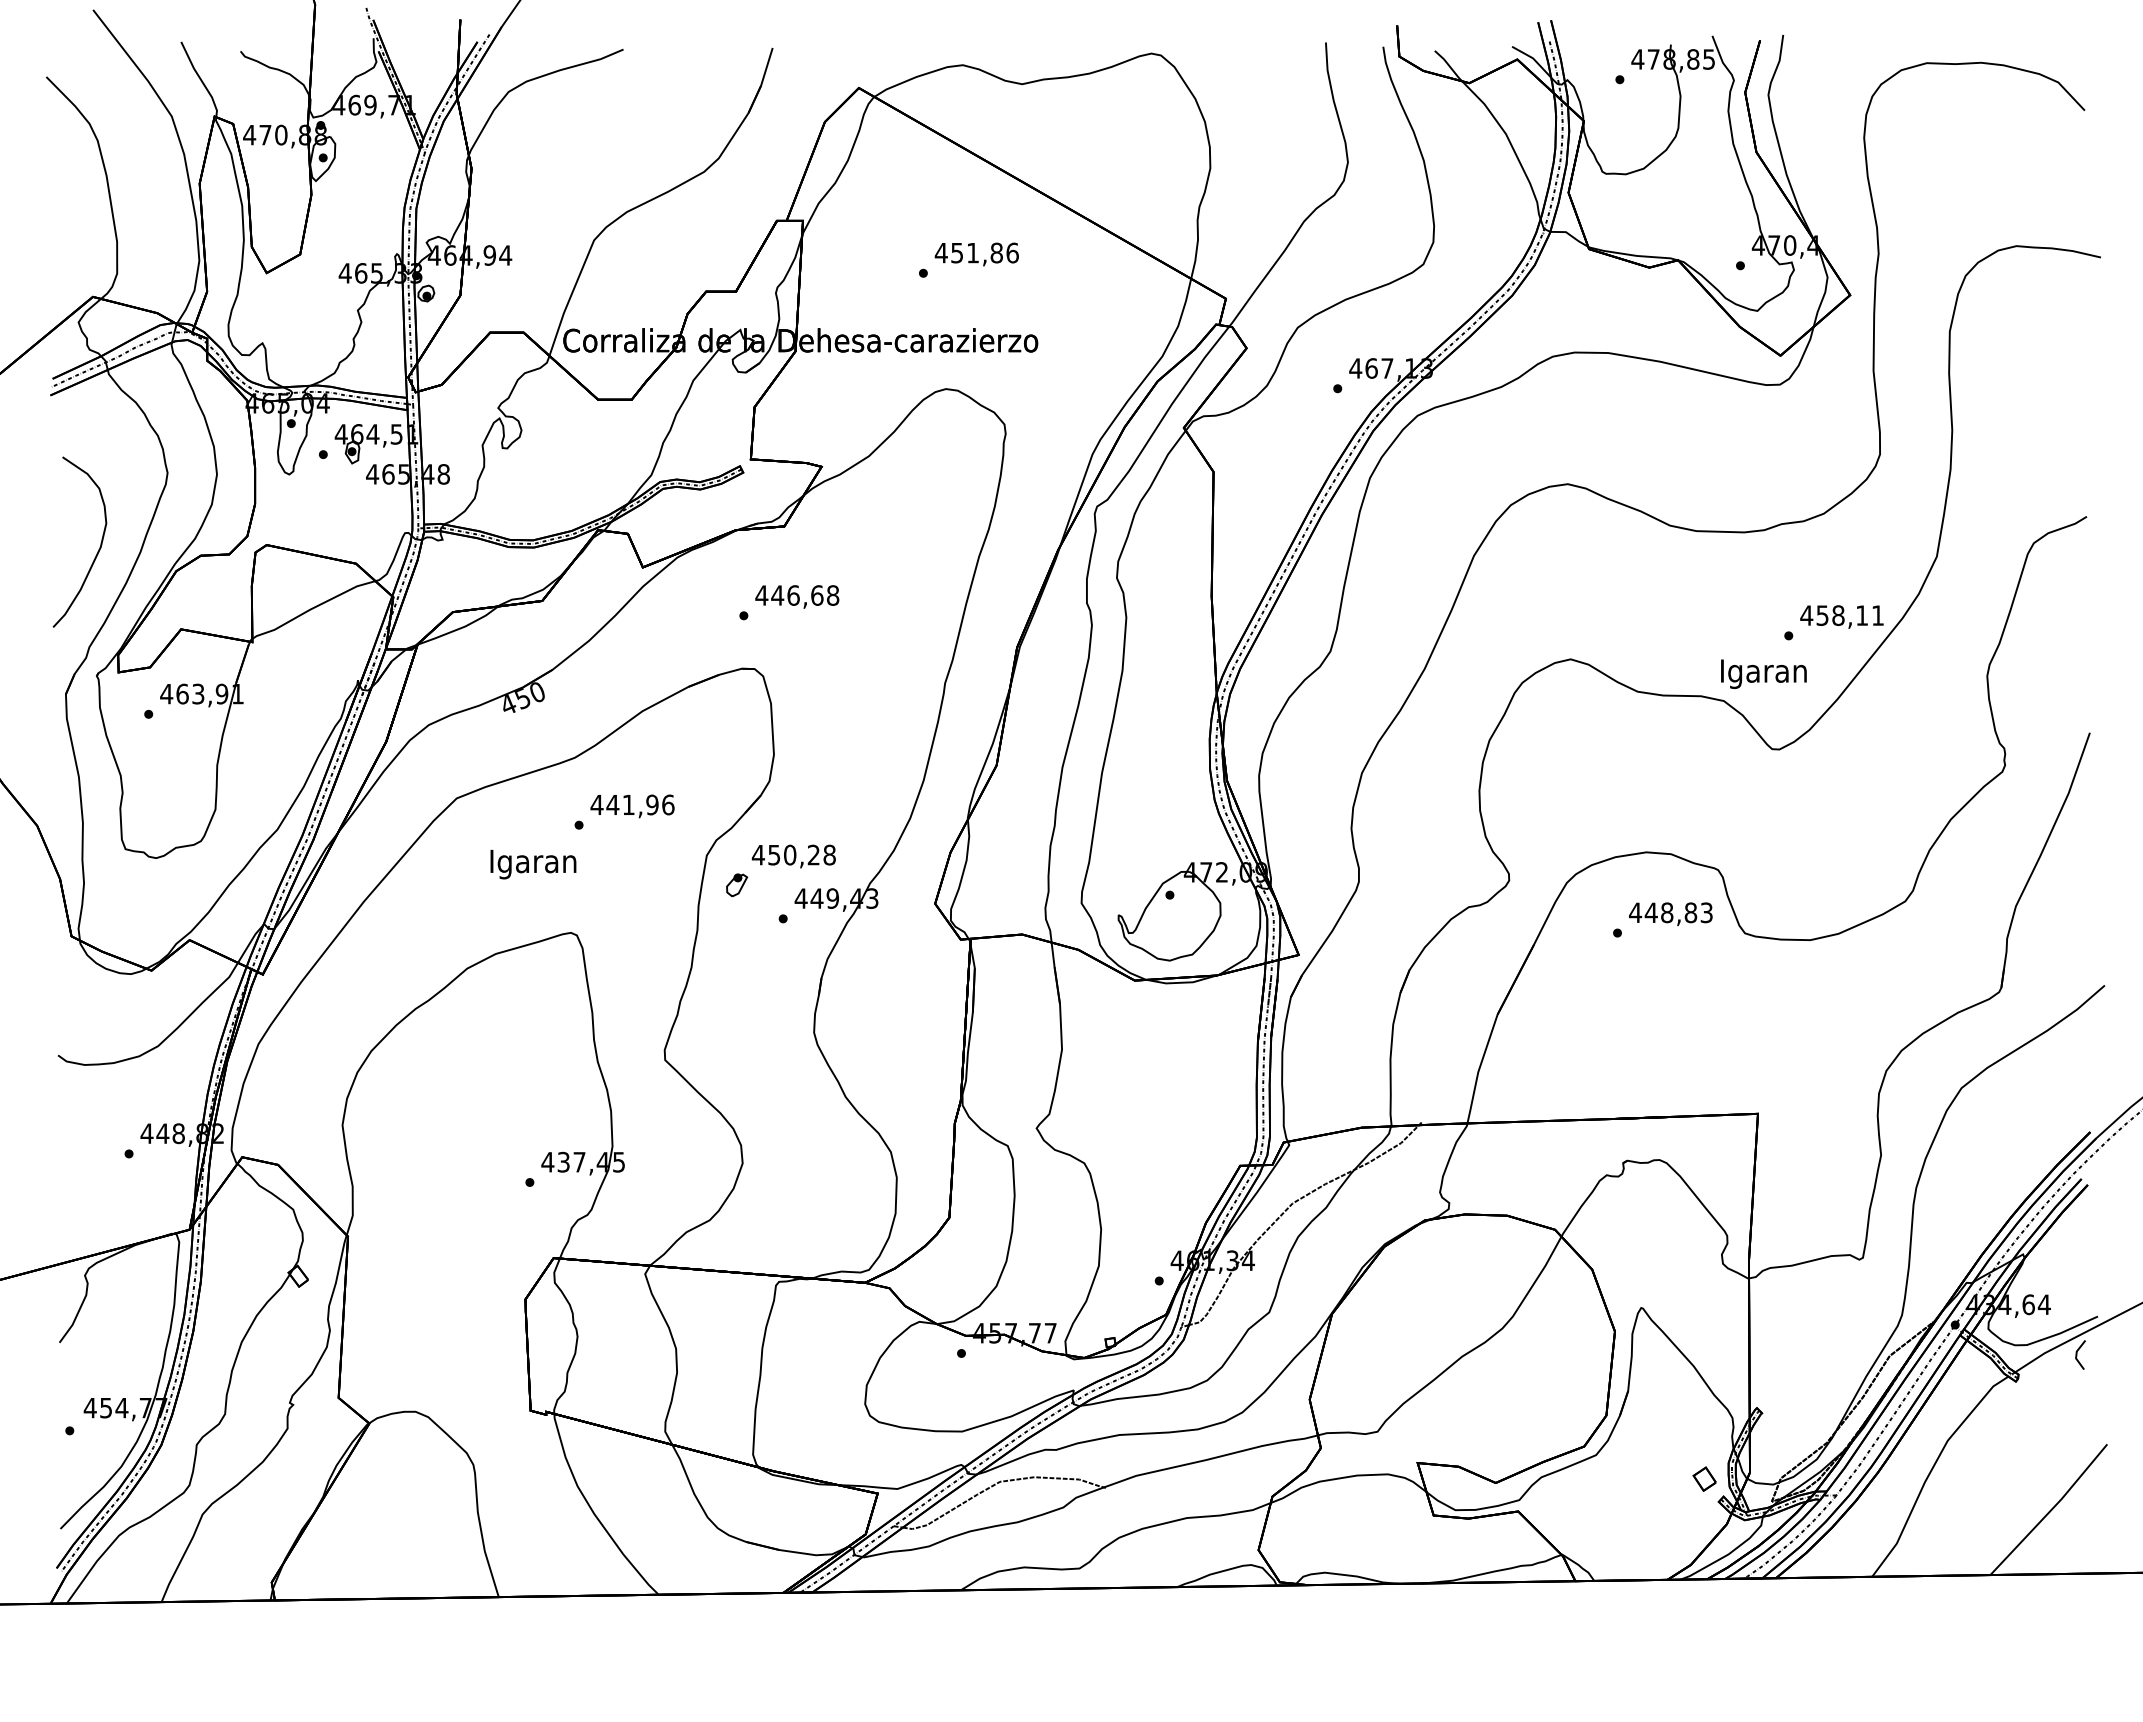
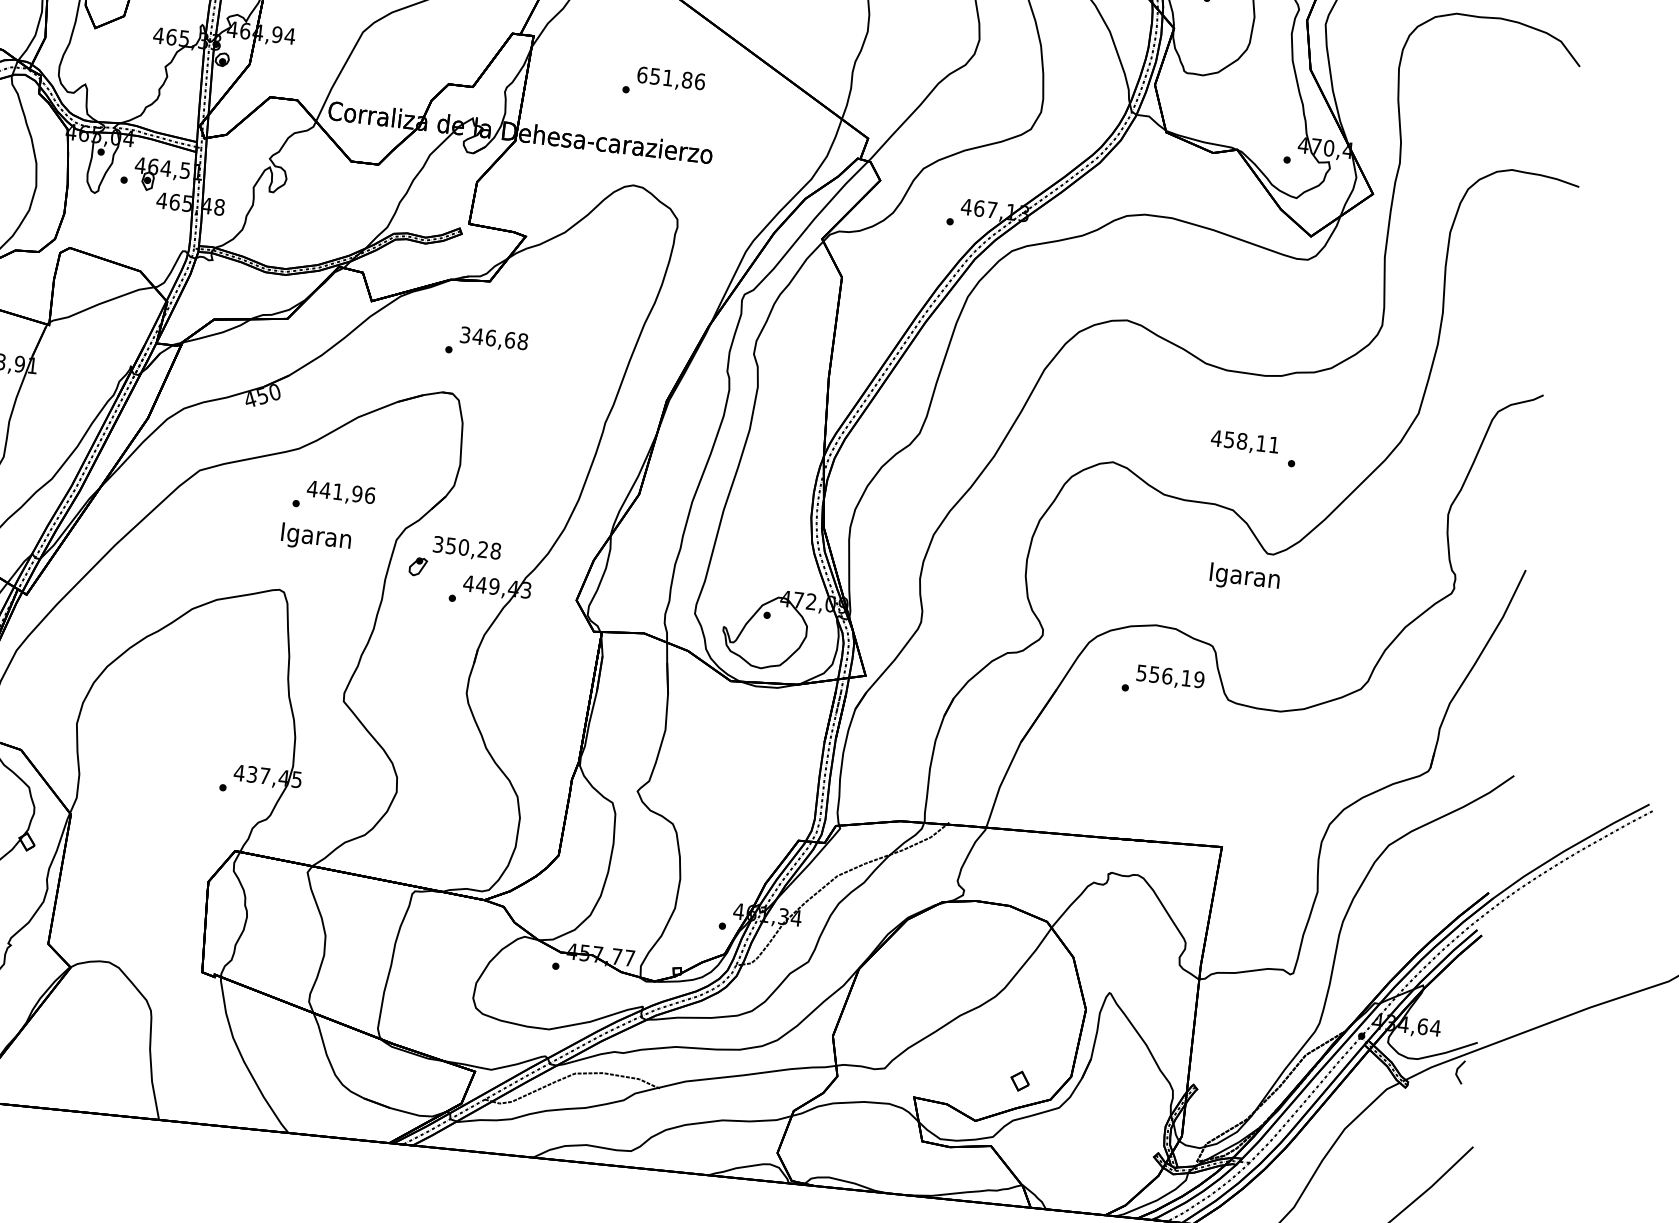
text: (940, 252) -> (641, 74), 451,86 -> 651,86
text: (761, 595) -> (465, 334), 446,68 -> 346,68
text: (1841, 616) -> (1244, 442), moved
text: (1763, 673) -> (1244, 577), moved
text: (757, 854) -> (437, 543), 450,28 -> 350,28
text: (533, 864) -> (316, 538), moved
text: (1670, 912) -> (1170, 676), 448,83 -> 556,19
part: (1704, 1478) -> (1020, 1080), moved

